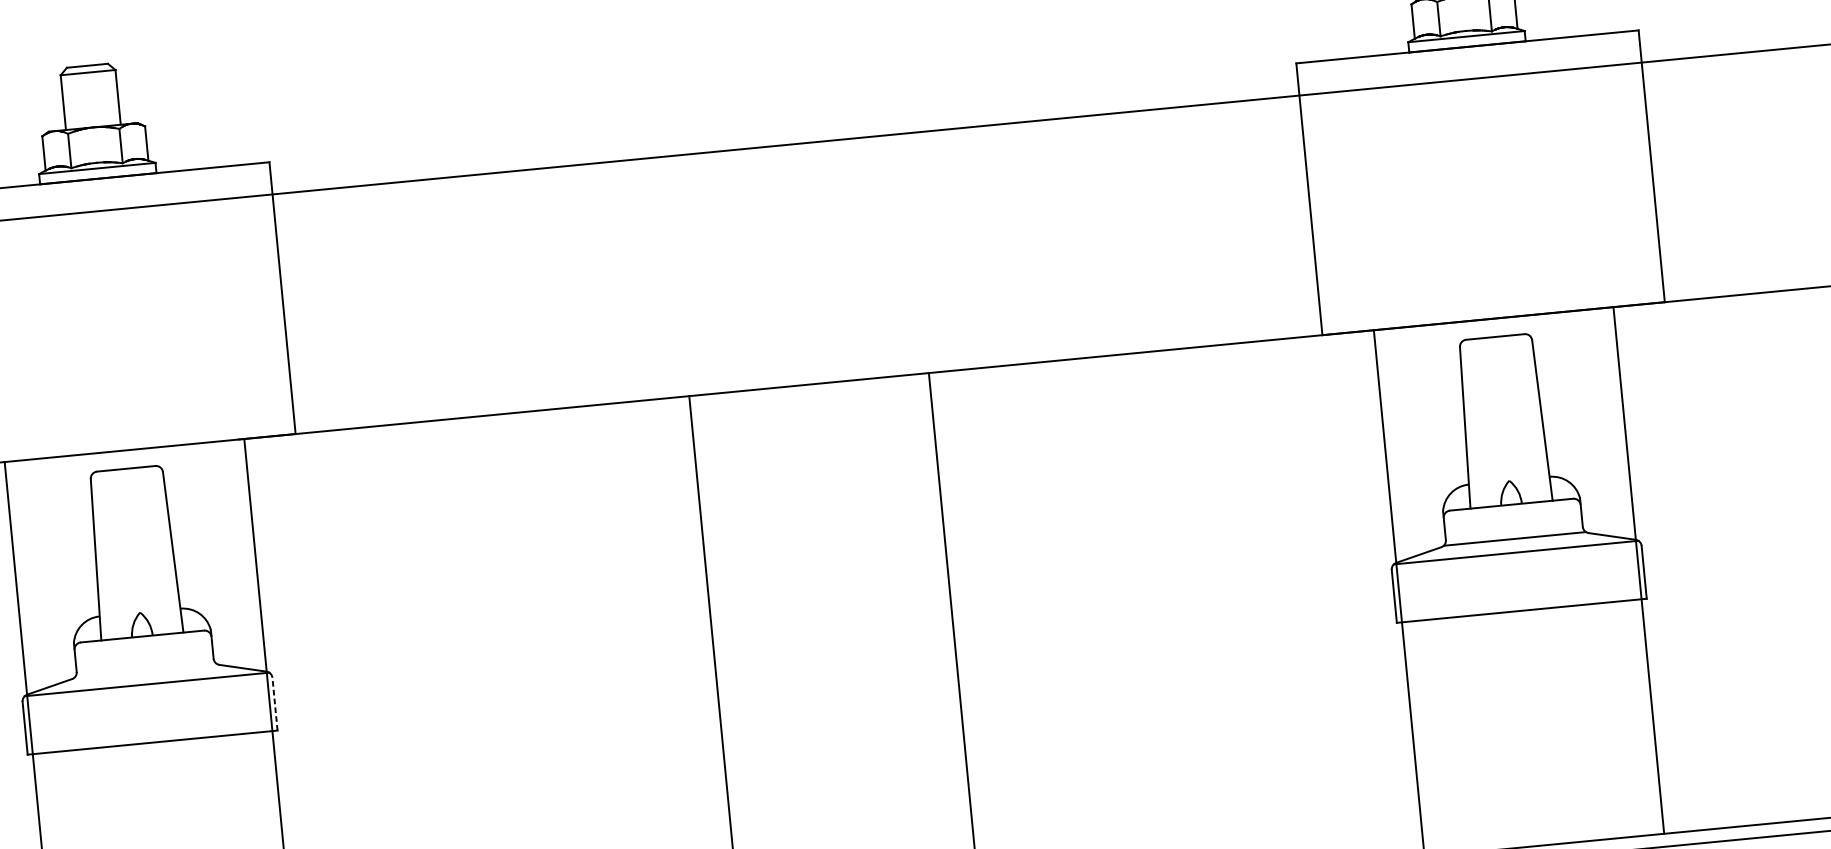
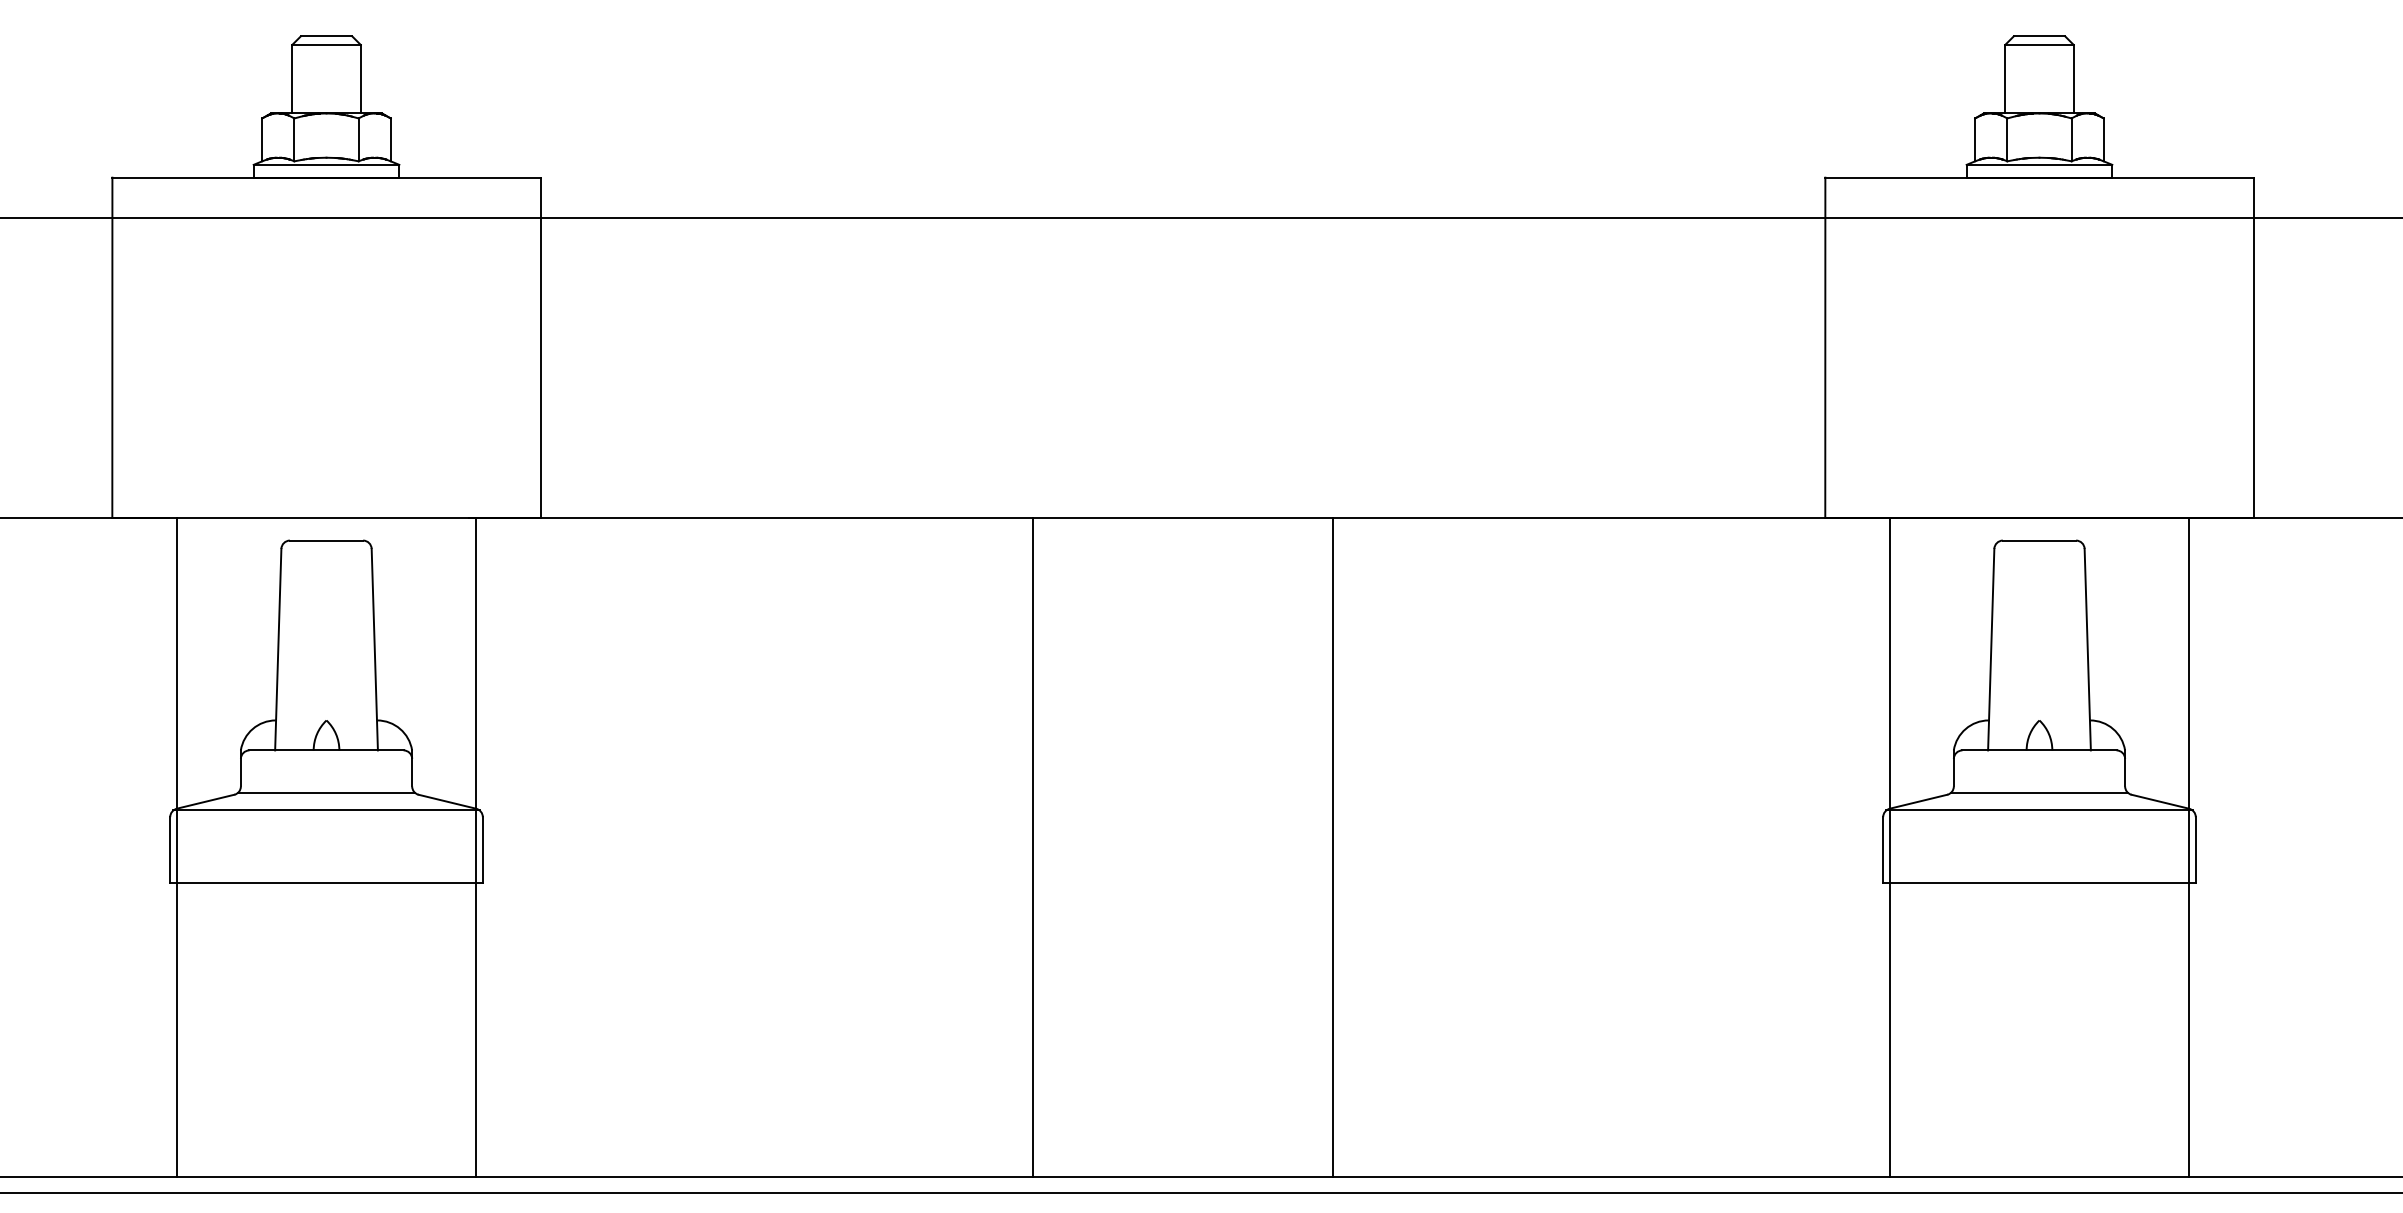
line: (145, 670) -> (326, 793), added
line: (274, 703) -> (482, 849), dashed -> solid

